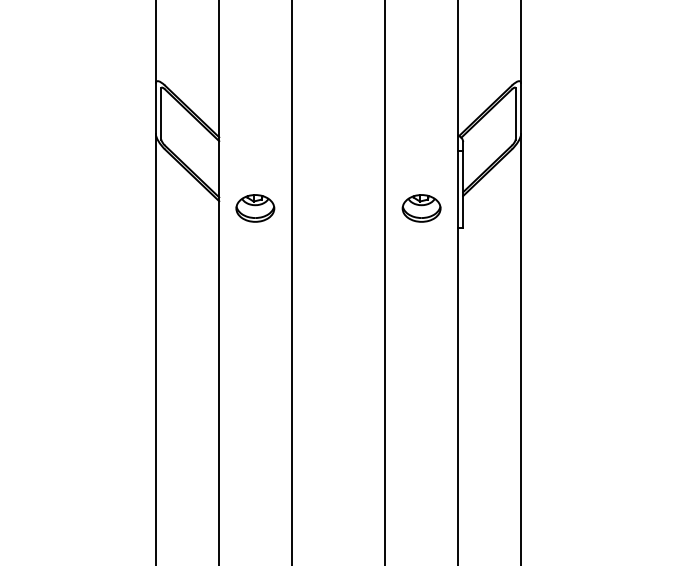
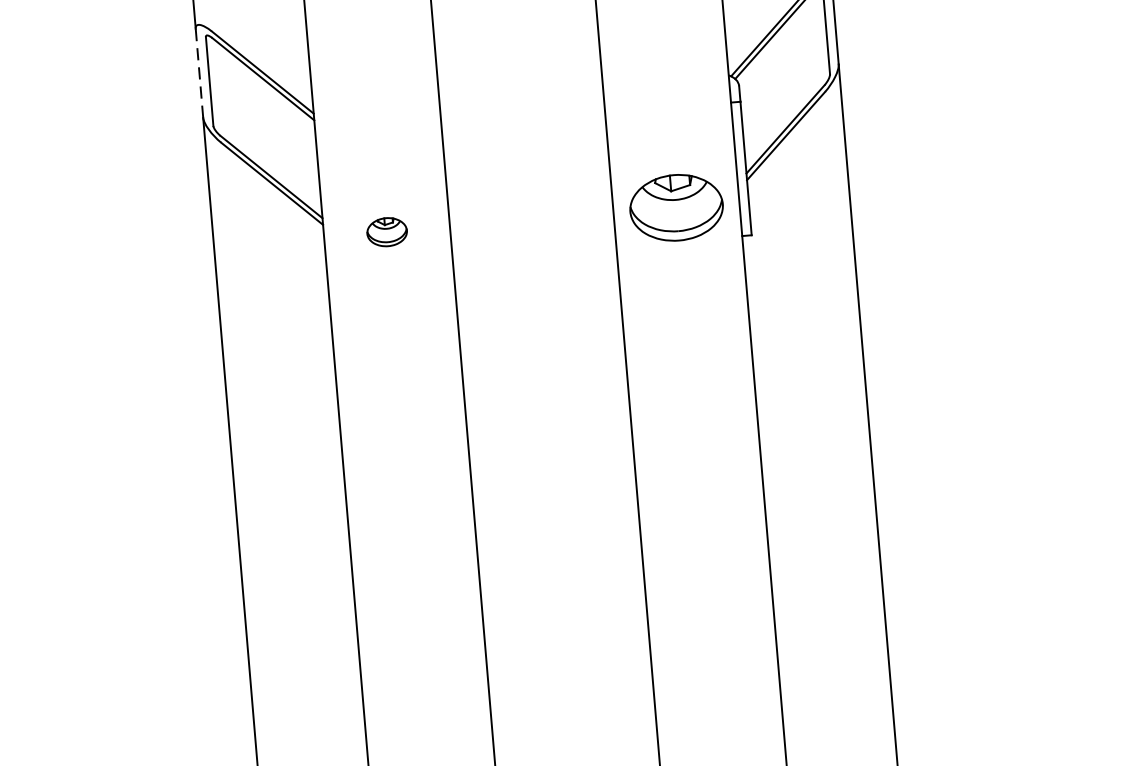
line: (155, 108) -> (198, 72), solid -> dashed
part: (255, 208) -> (387, 232), size x0.6
part: (421, 208) -> (676, 207), size x1.4

